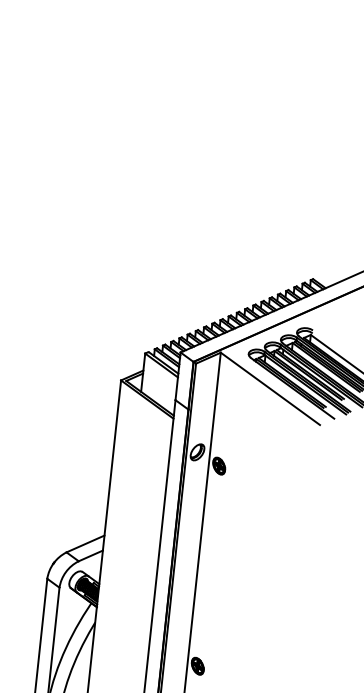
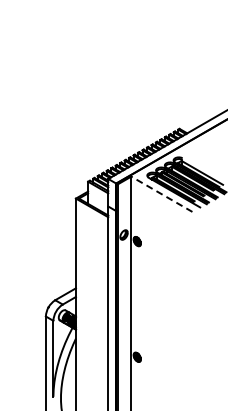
line: (269, 389) -> (161, 194), solid -> dashed

